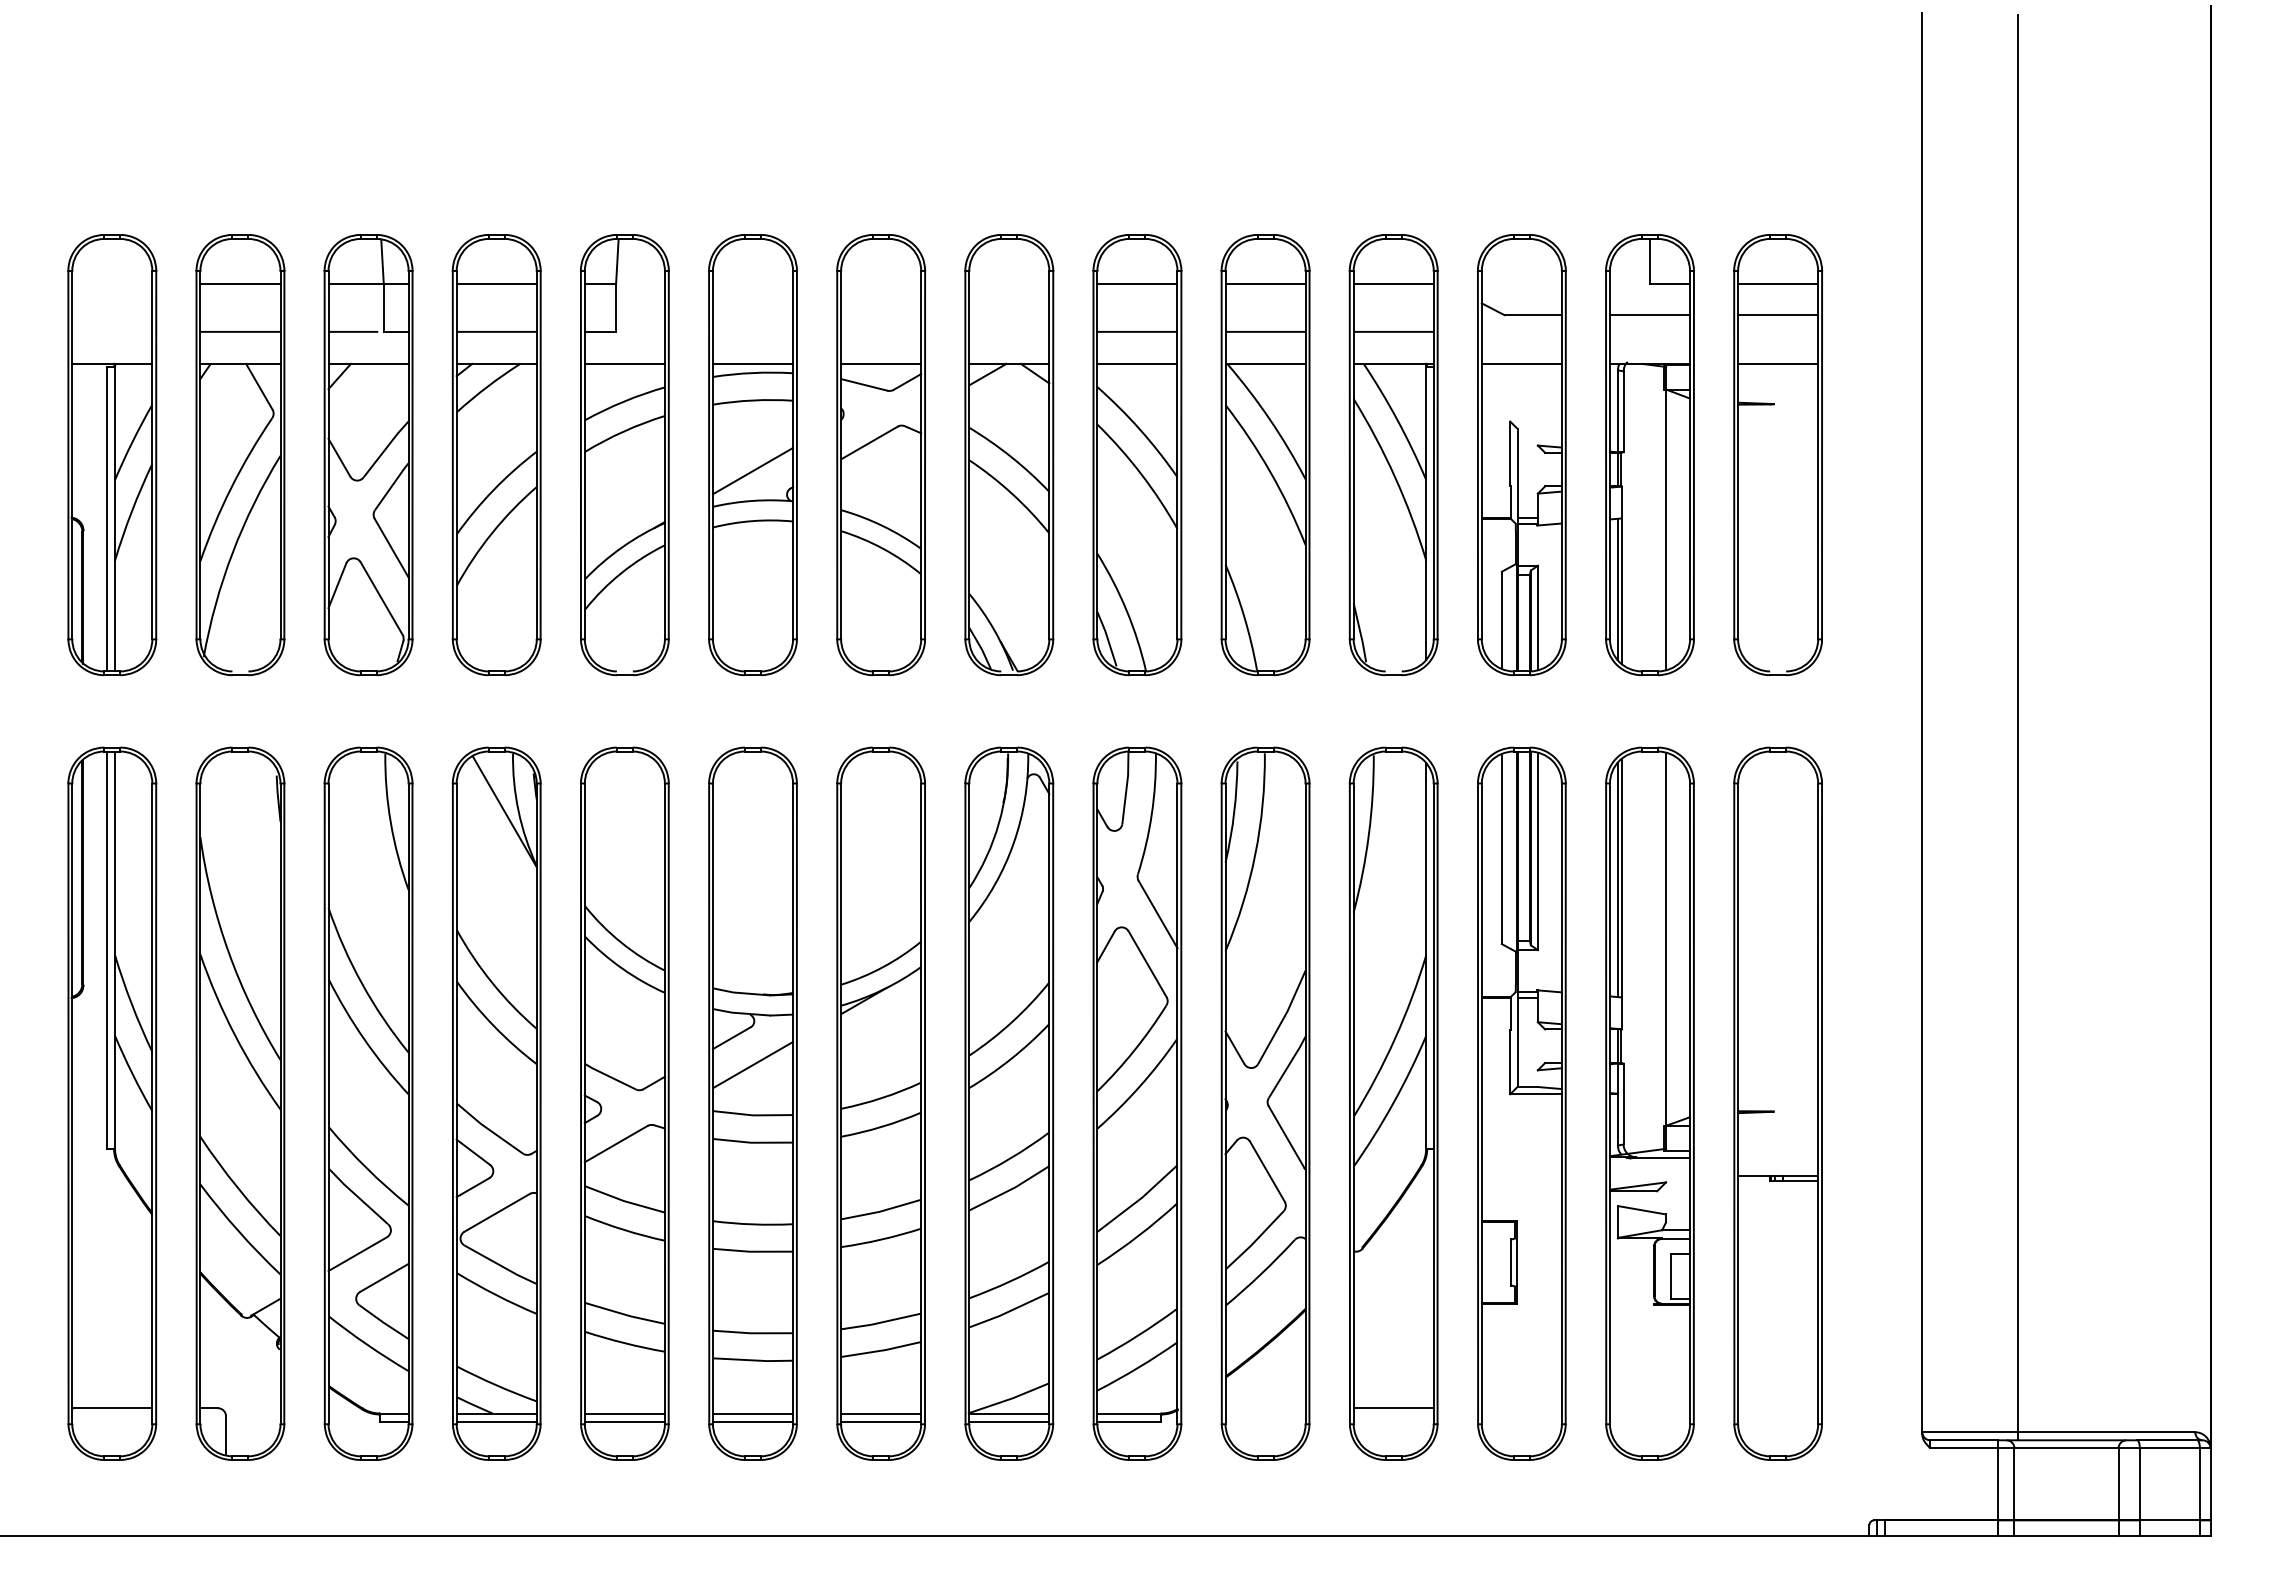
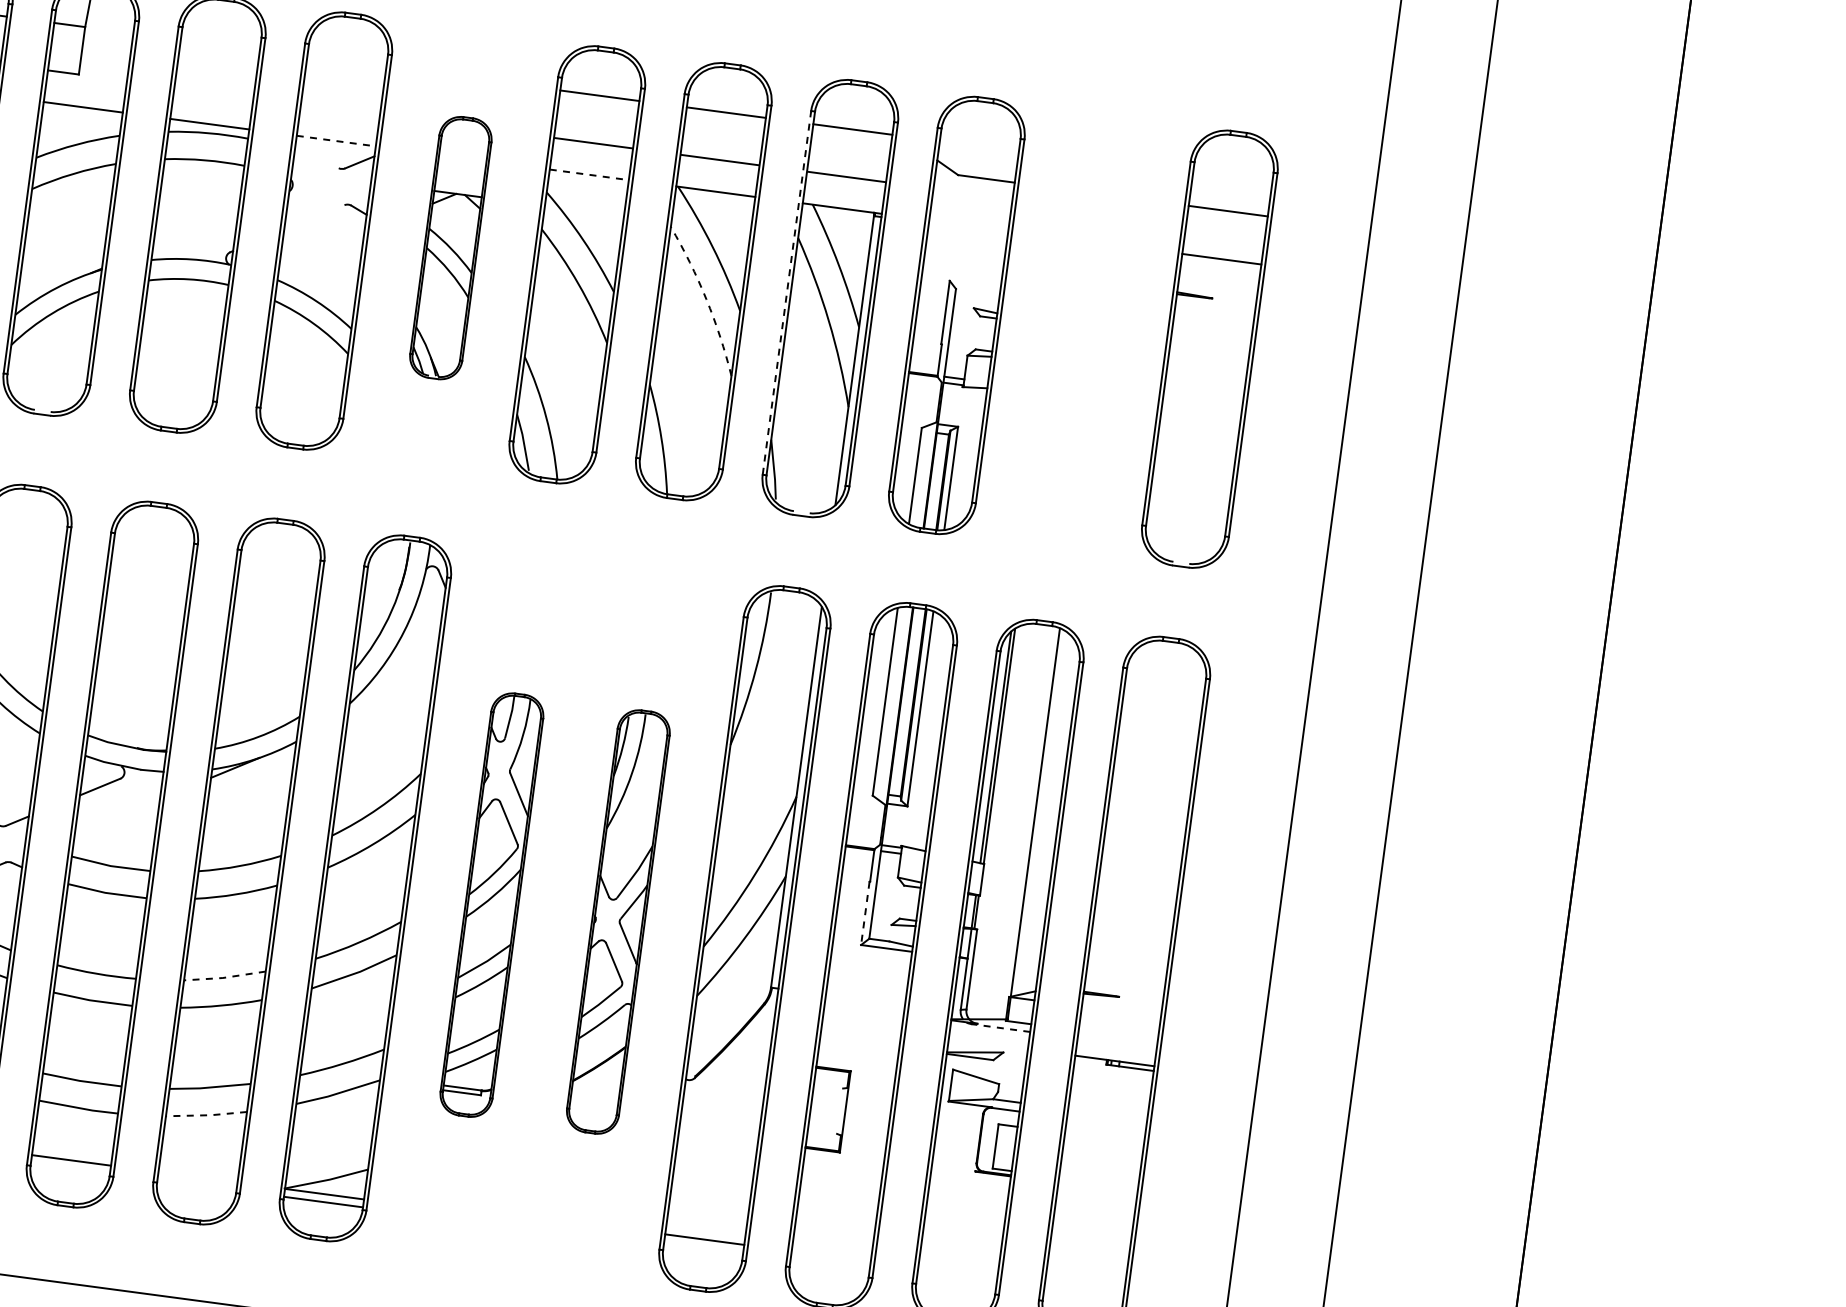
line: (1778, 283) -> (1232, 179), removed
line: (881, 363) -> (336, 140), solid -> dashed
line: (1137, 363) -> (589, 174), solid -> dashed
line: (1521, 363) -> (968, 225), removed
line: (864, 384) -> (317, 159), removed
line: (869, 442) -> (314, 217), removed
line: (1349, 454) -> (786, 292), solid -> dashed
part: (1009, 455) -> (450, 248), size x0.6
part: (1649, 455) -> (1082, 332), removed
line: (752, 470) -> (195, 229), removed
arc: (1270, 472) -> (706, 299), solid -> dashed
line: (1510, 1062) -> (865, 913), solid -> dashed
line: (752, 1064) -> (117, 815), removed
part: (1137, 1103) -> (491, 905), size x0.6
part: (1265, 1103) -> (618, 921), size x0.6
line: (1660, 1158) -> (1001, 1028), solid -> dashed
line: (880, 1211) -> (224, 977), solid -> dashed
line: (1511, 1262) -> (840, 1111), removed
line: (881, 1350) -> (206, 1115), solid -> dashed
line: (881, 1413) -> (198, 1177), removed
line: (752, 1421) -> (69, 1168), removed
line: (881, 1421) -> (197, 1185), removed

